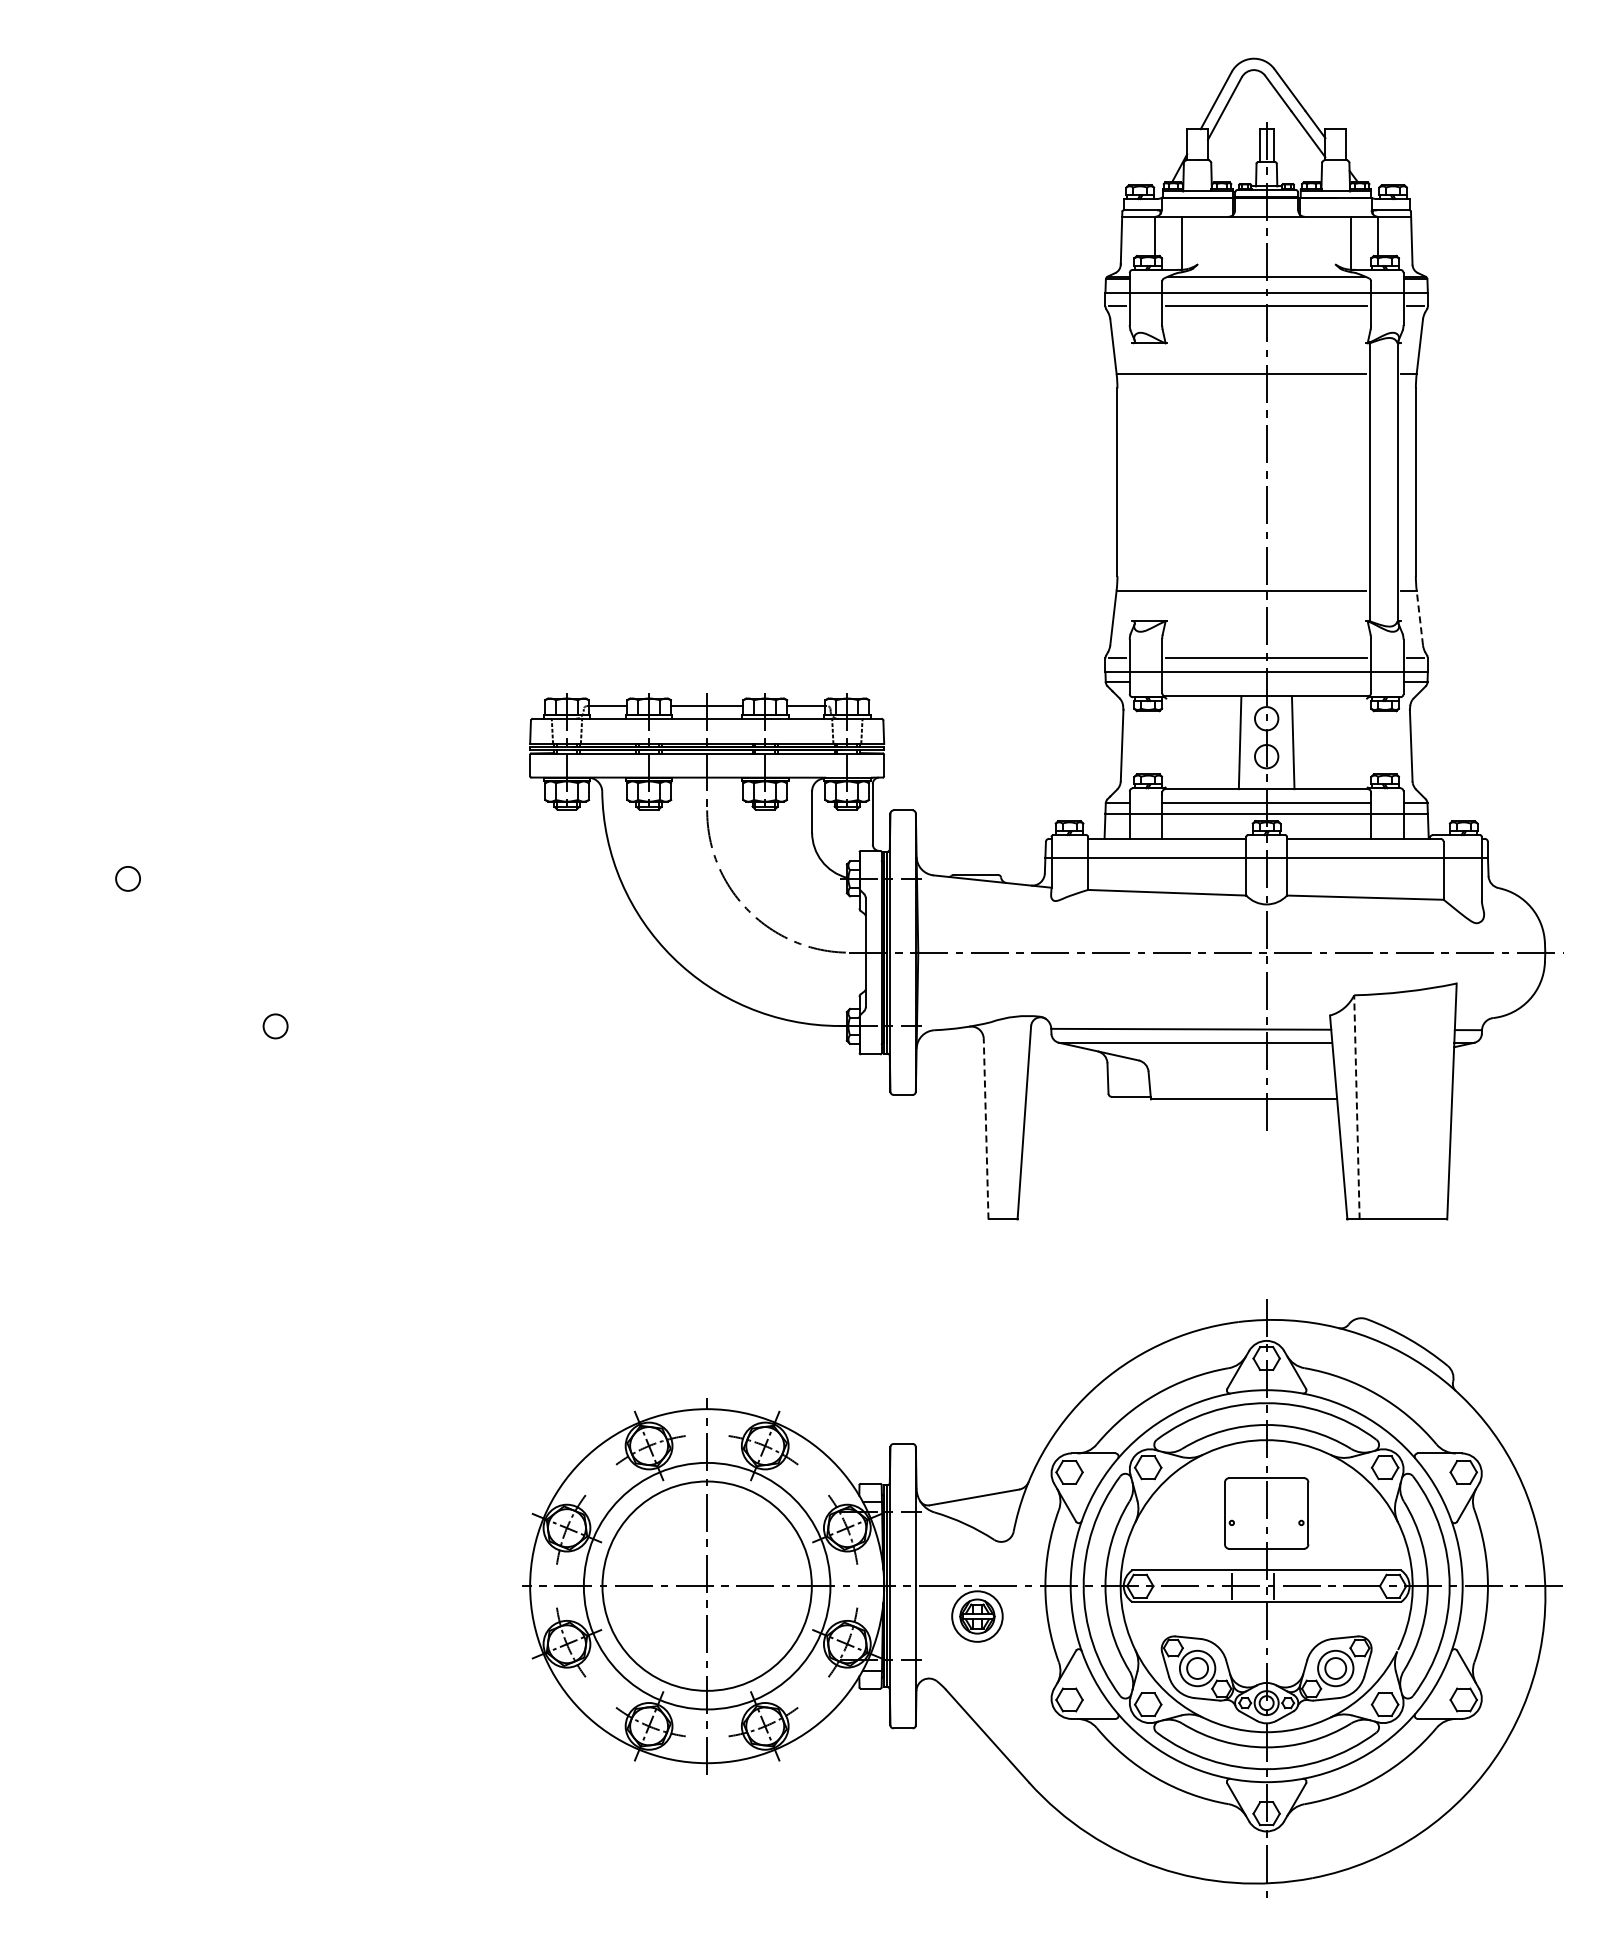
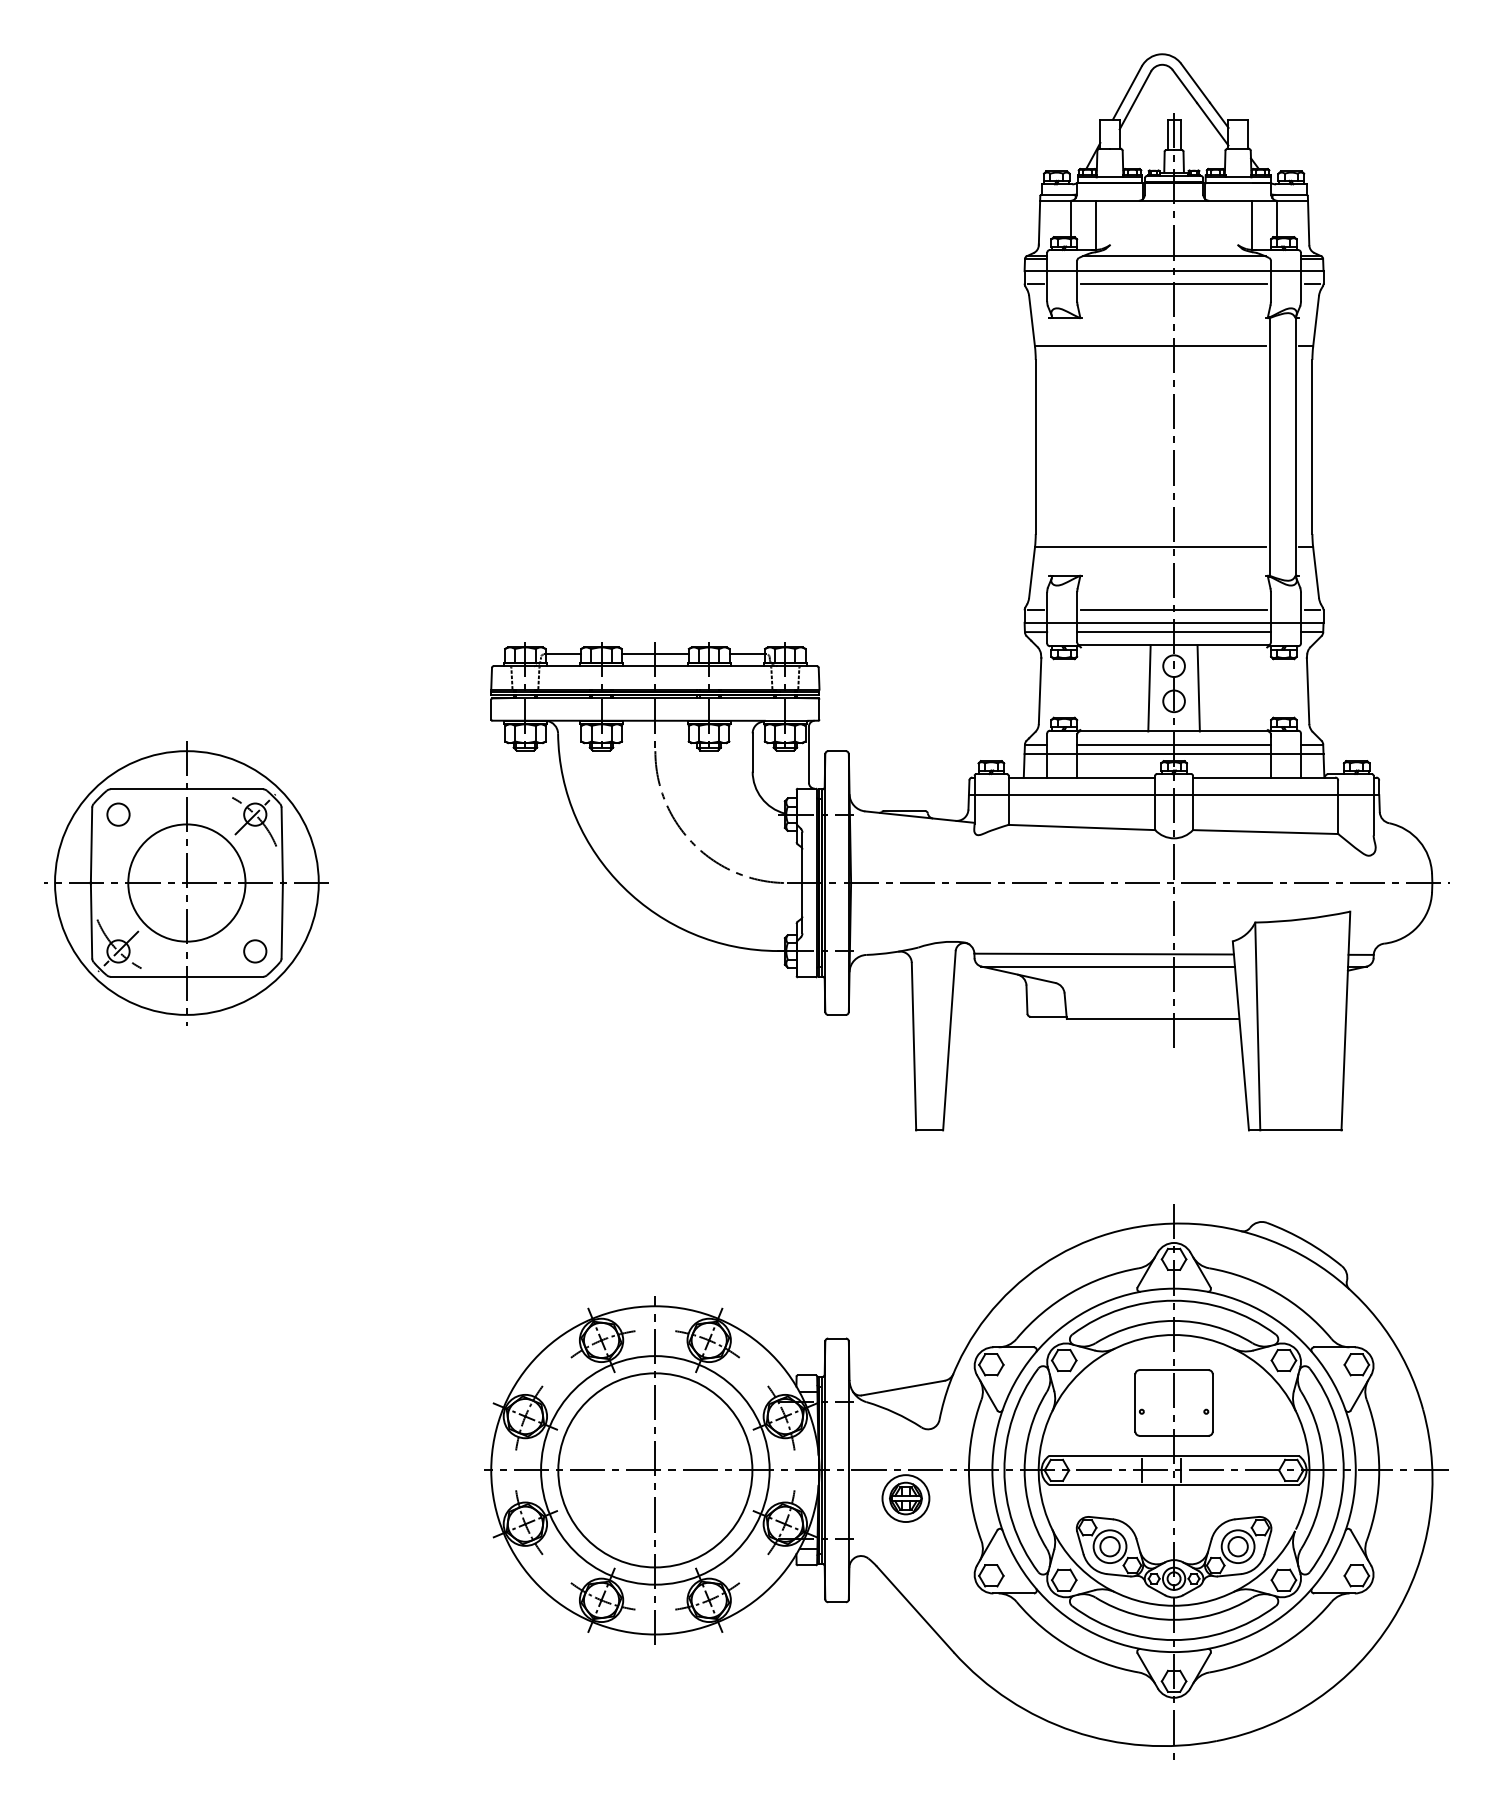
line: (1419, 617) -> (1315, 572), dashed -> solid
line: (1266, 682) -> (1173, 632), added
part: (201, 952) -> (186, 882), added
line: (1356, 1106) -> (1257, 1025), dashed -> solid
line: (986, 1128) -> (914, 1046), dashed -> solid

